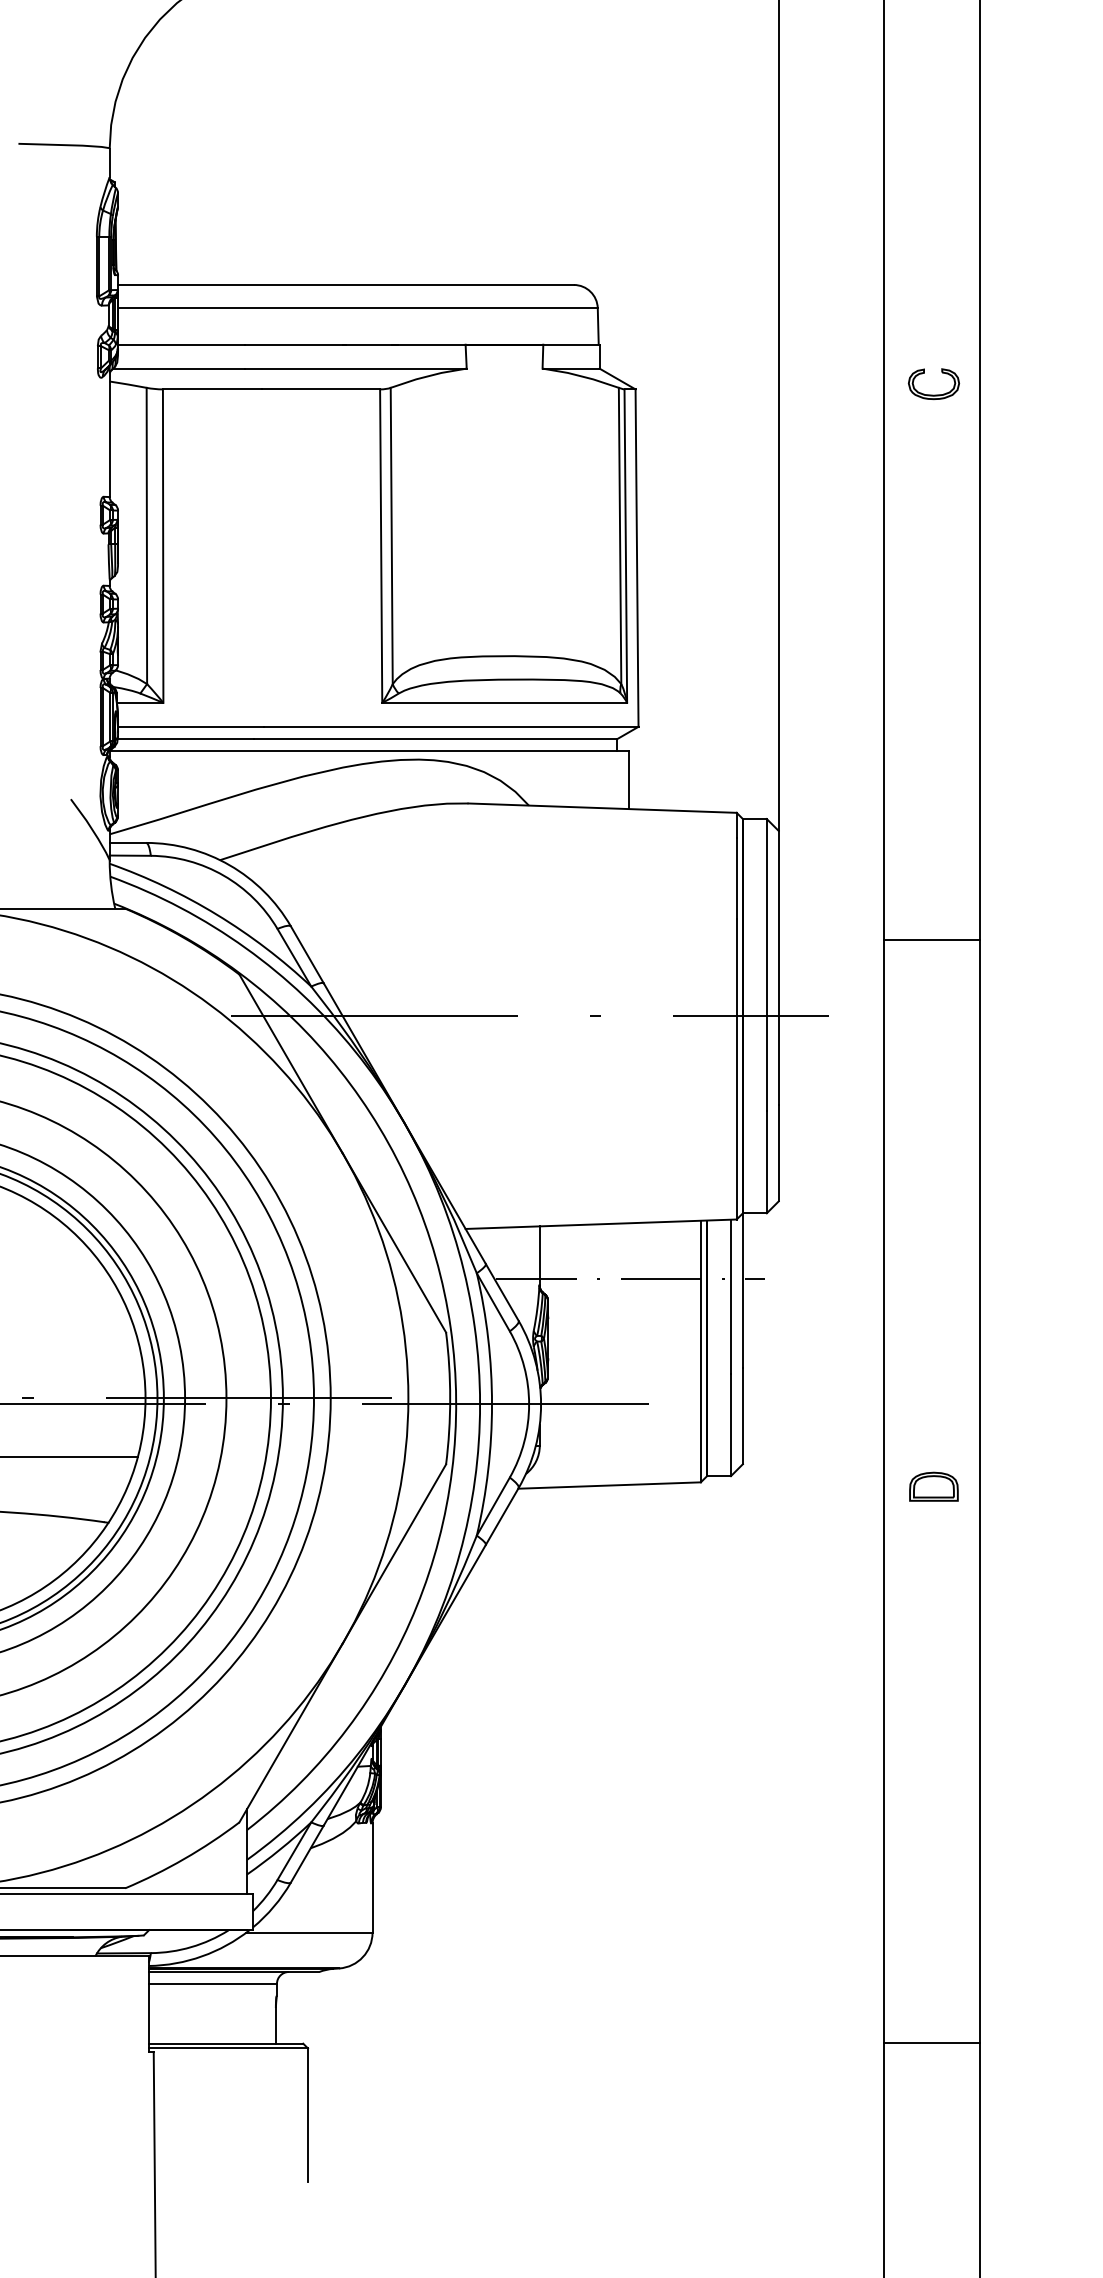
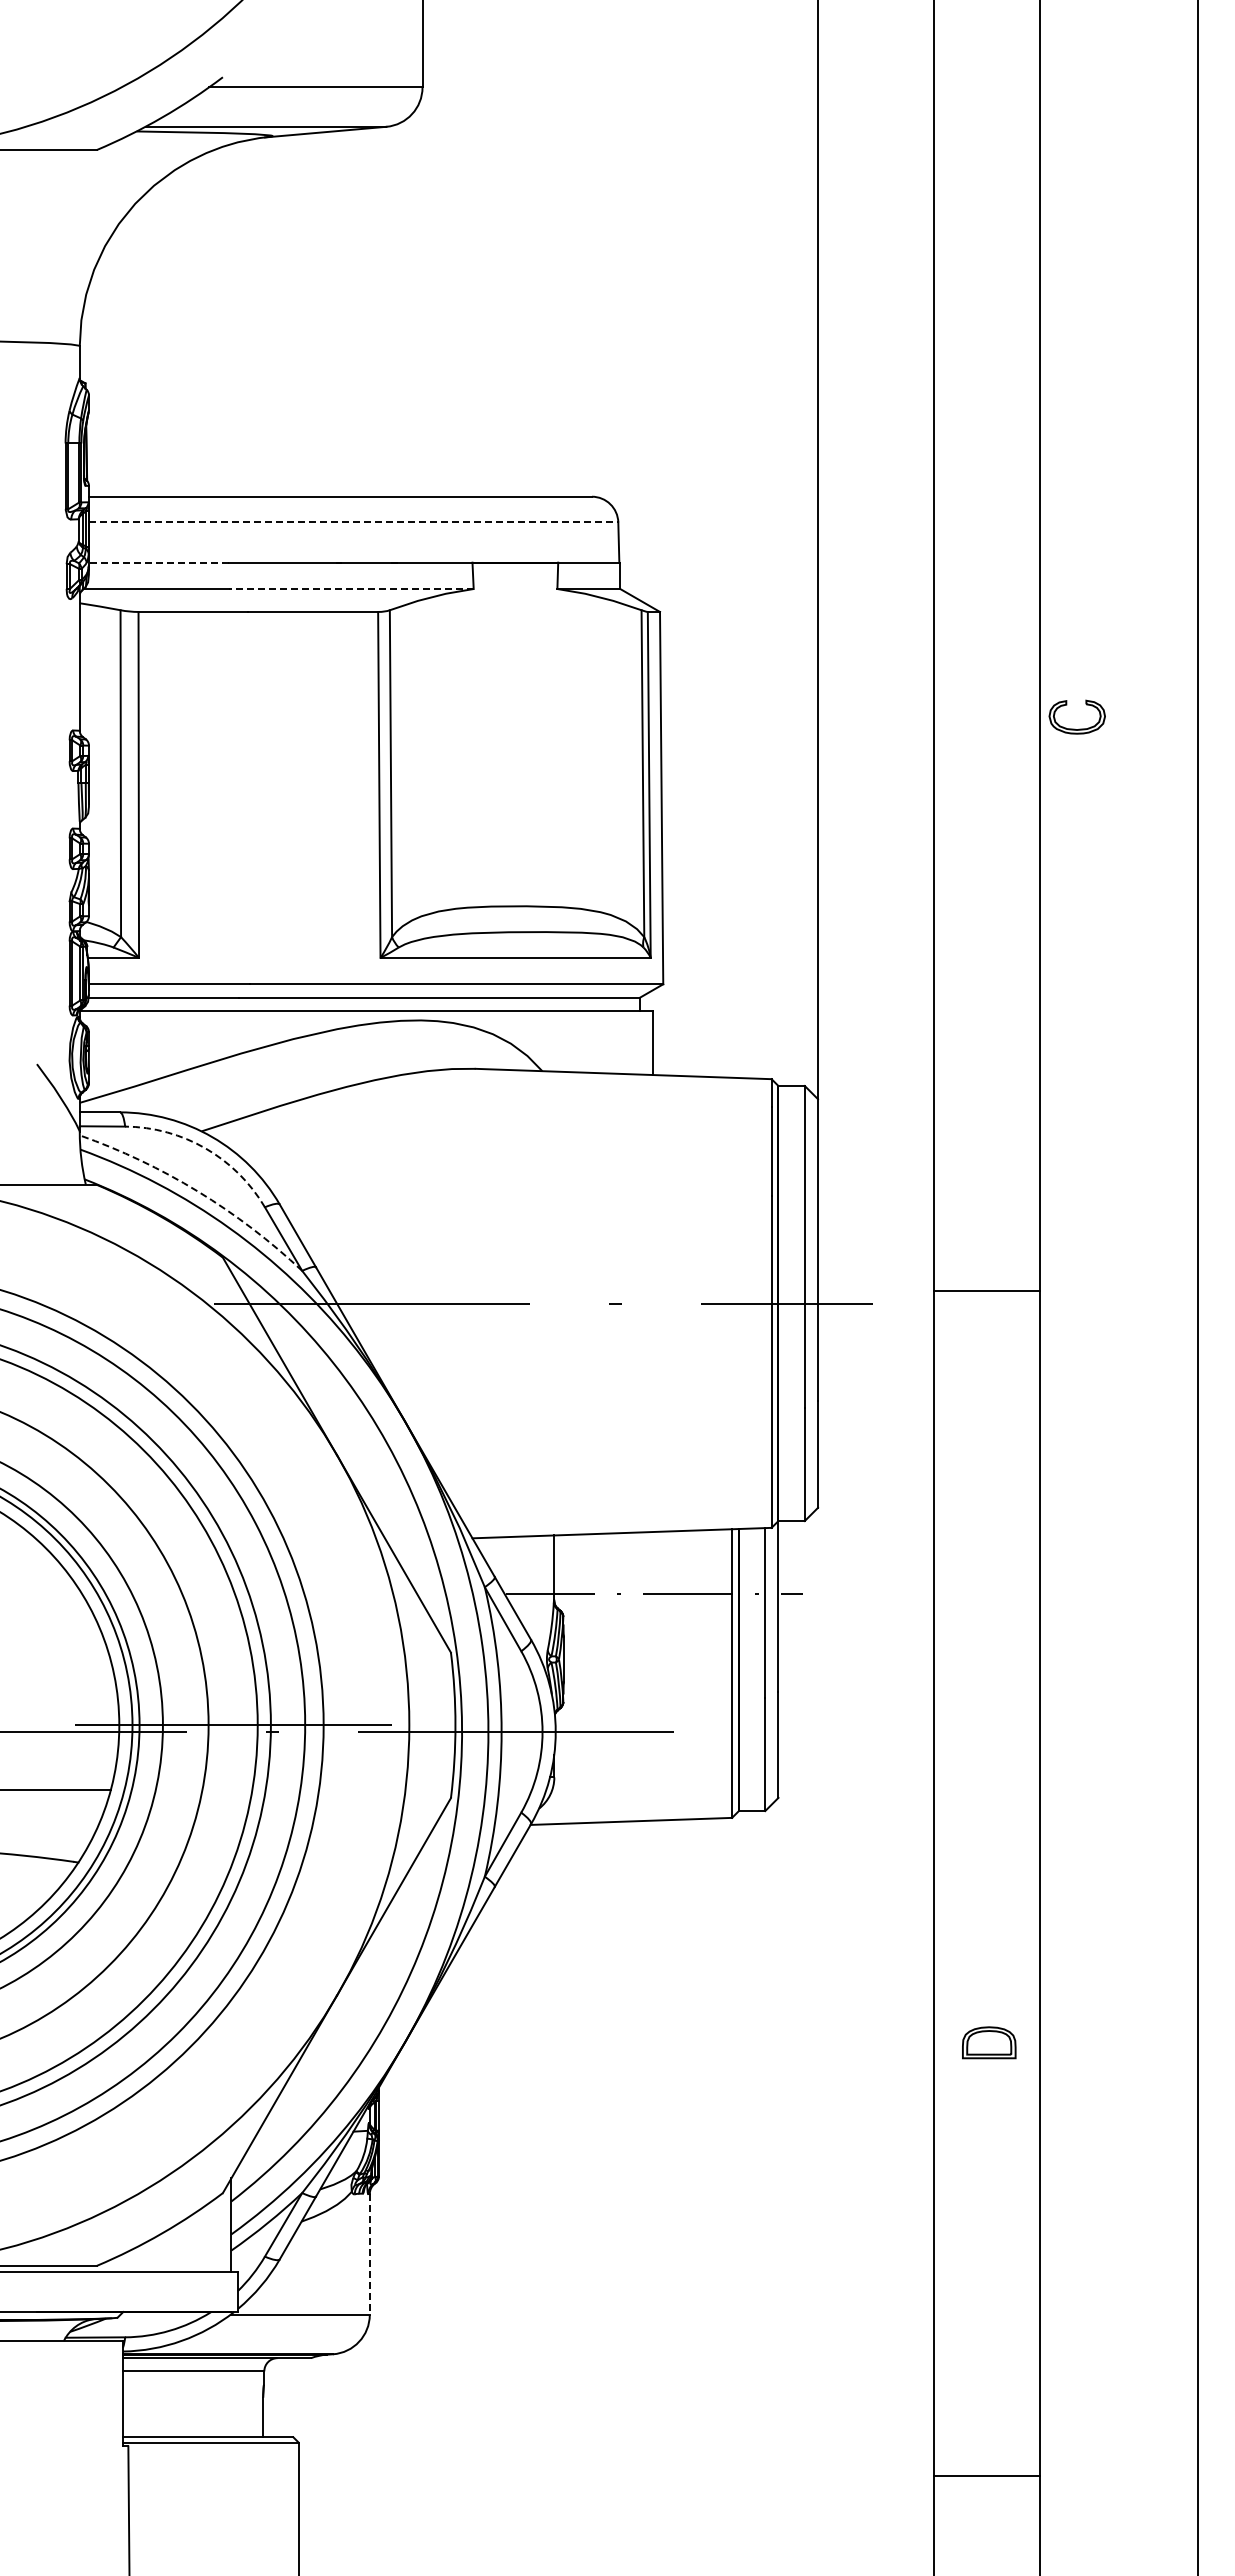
line: (357, 308) -> (353, 522), solid -> dashed
line: (181, 344) -> (158, 562), solid -> dashed
line: (355, 369) -> (350, 589), solid -> dashed
part: (931, 394) -> (1074, 728), moved
arc: (223, 875) -> (205, 1148), solid -> dashed
arc: (217, 914) -> (198, 1191), solid -> dashed
line: (931, 940) -> (986, 1291), moved
part: (934, 1486) -> (989, 2042), moved
line: (372, 1878) -> (369, 2254), solid -> dashed
line: (931, 2042) -> (986, 2476), moved

